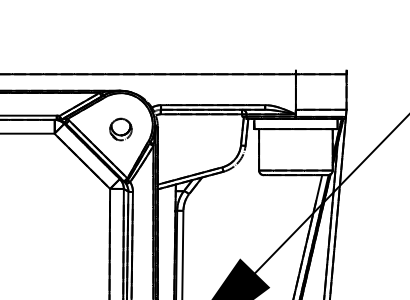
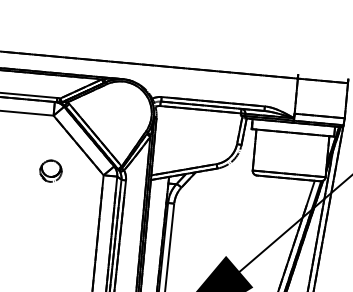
part: (120, 129) -> (50, 171), moved

